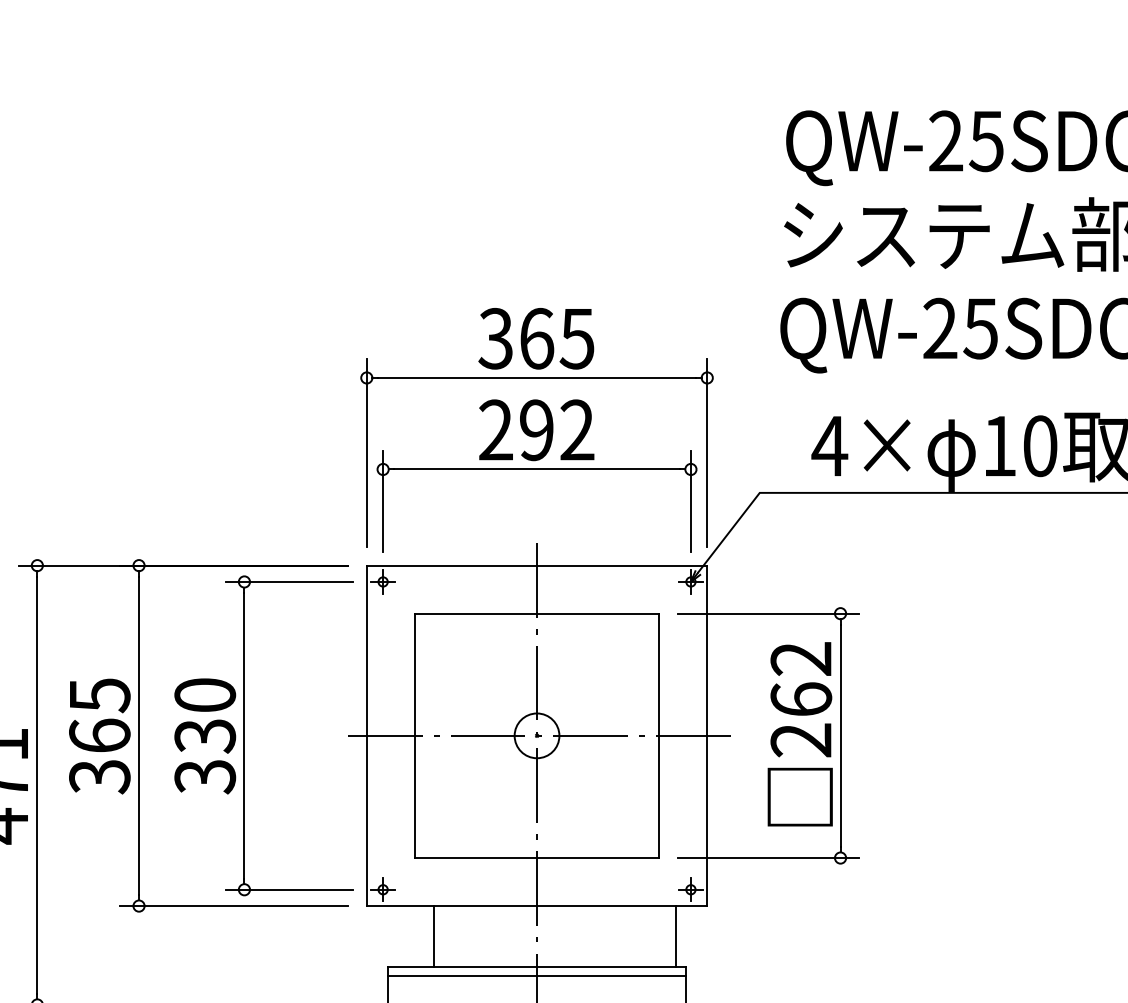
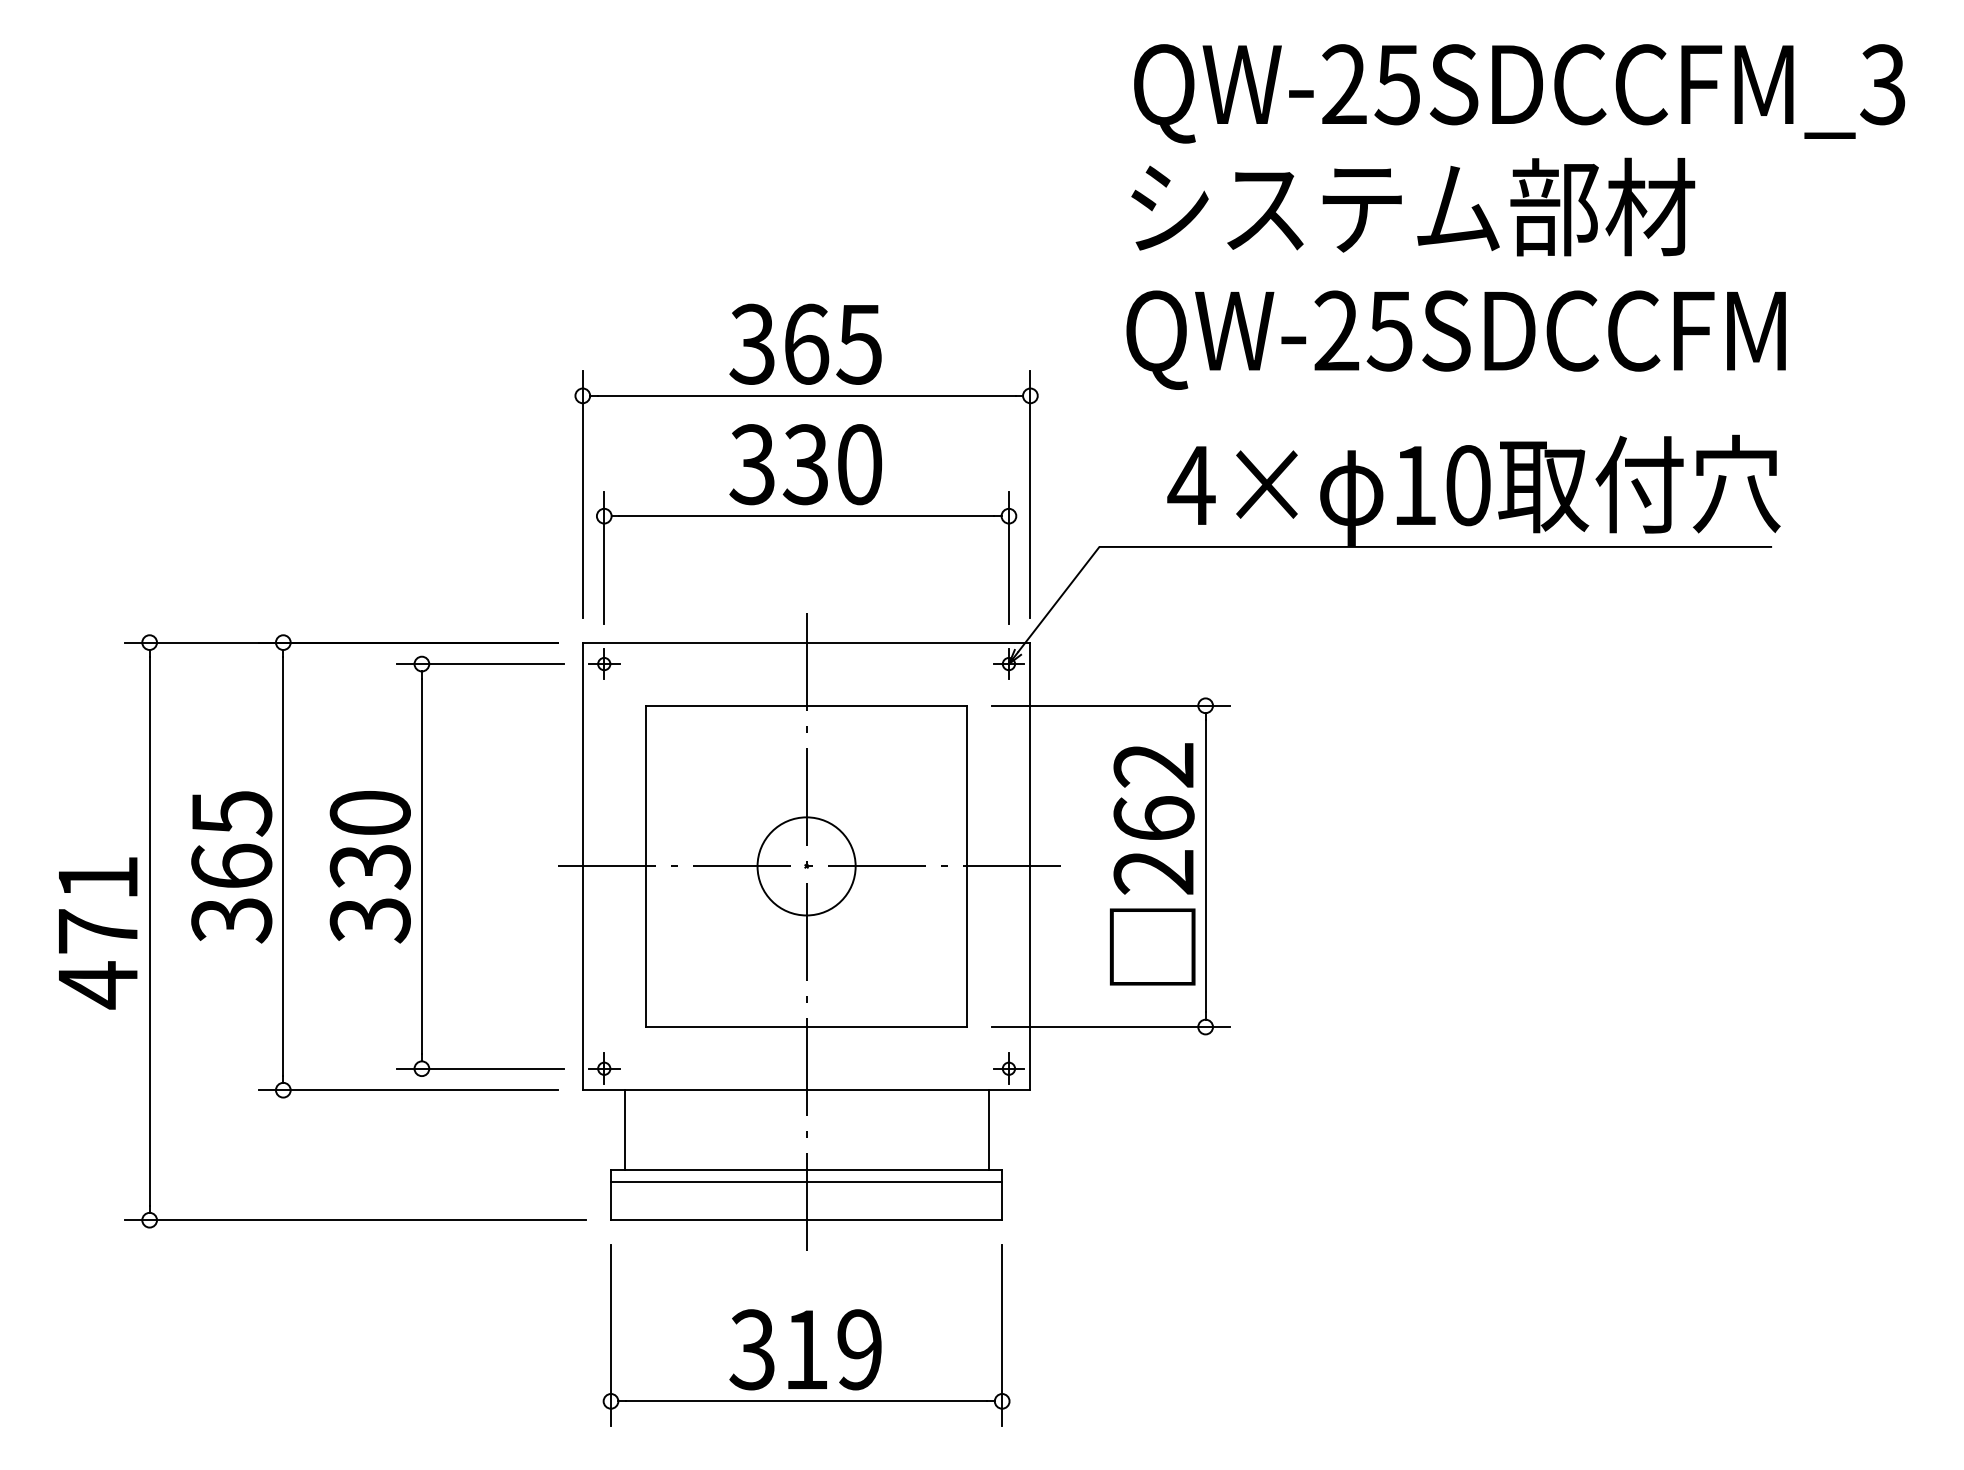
text: (536, 430) -> (805, 464), 292 -> 330
circle: (536, 735) -> (806, 866), size x1.67
line: (434, 936) -> (624, 1130), moved

